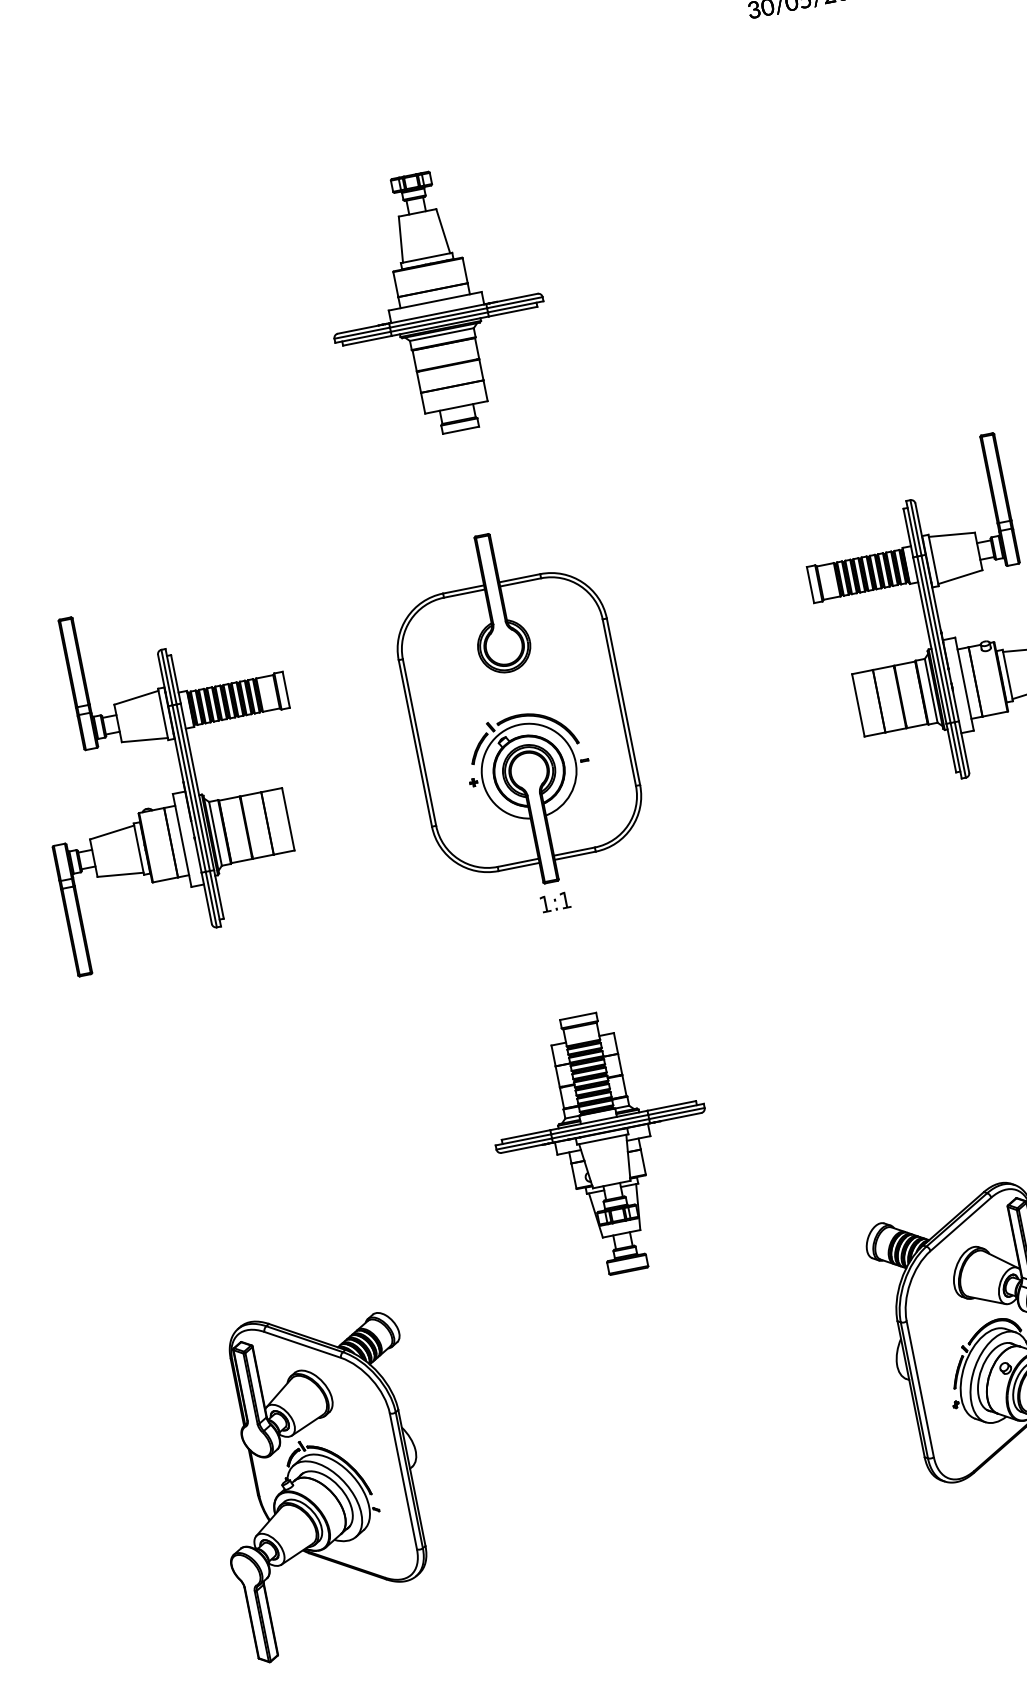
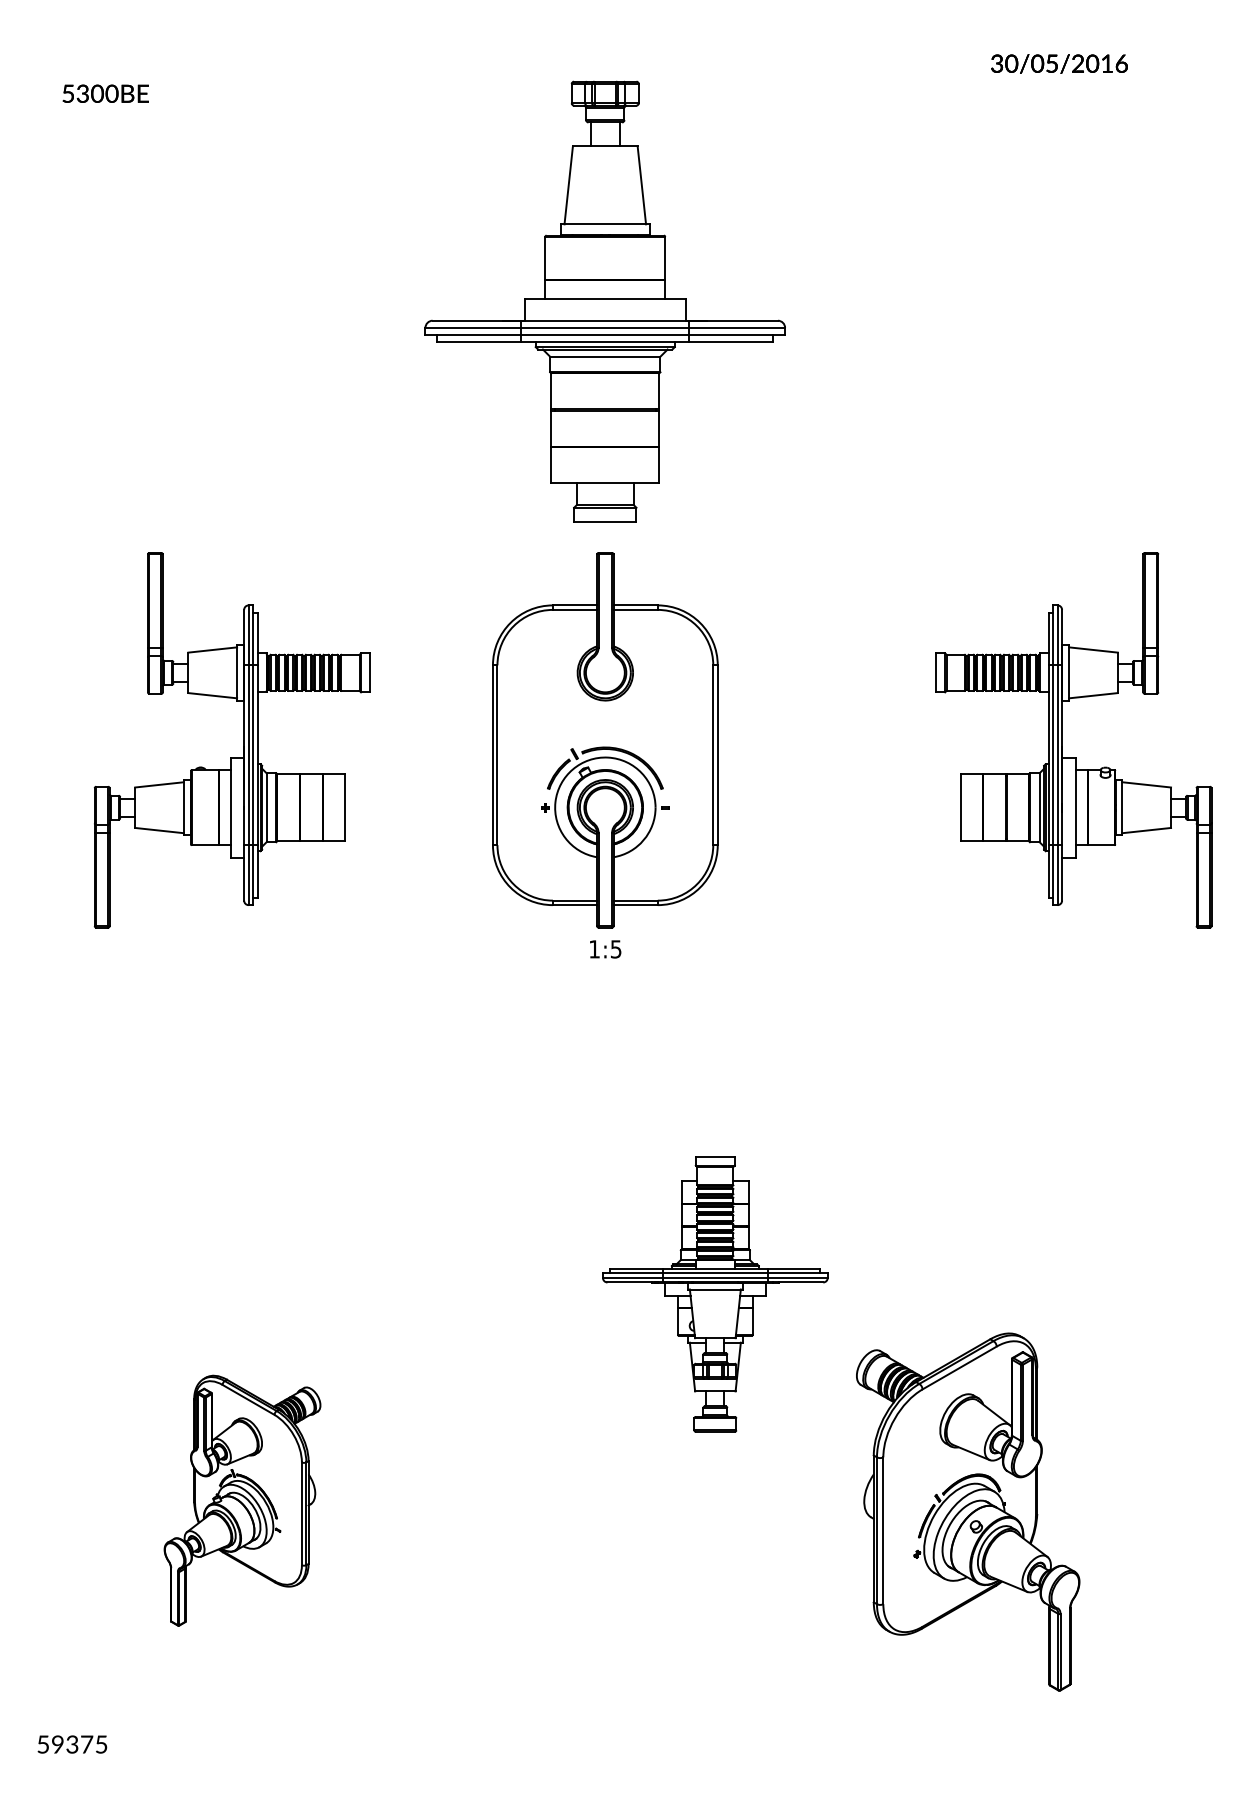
part: (435, 302) -> (605, 301), size x1.6
text: (565, 900) -> (616, 949), 1:1 -> 1:5
part: (603, 1144) -> (715, 1294), moved
part: (321, 1479) -> (242, 1500), size x0.7

